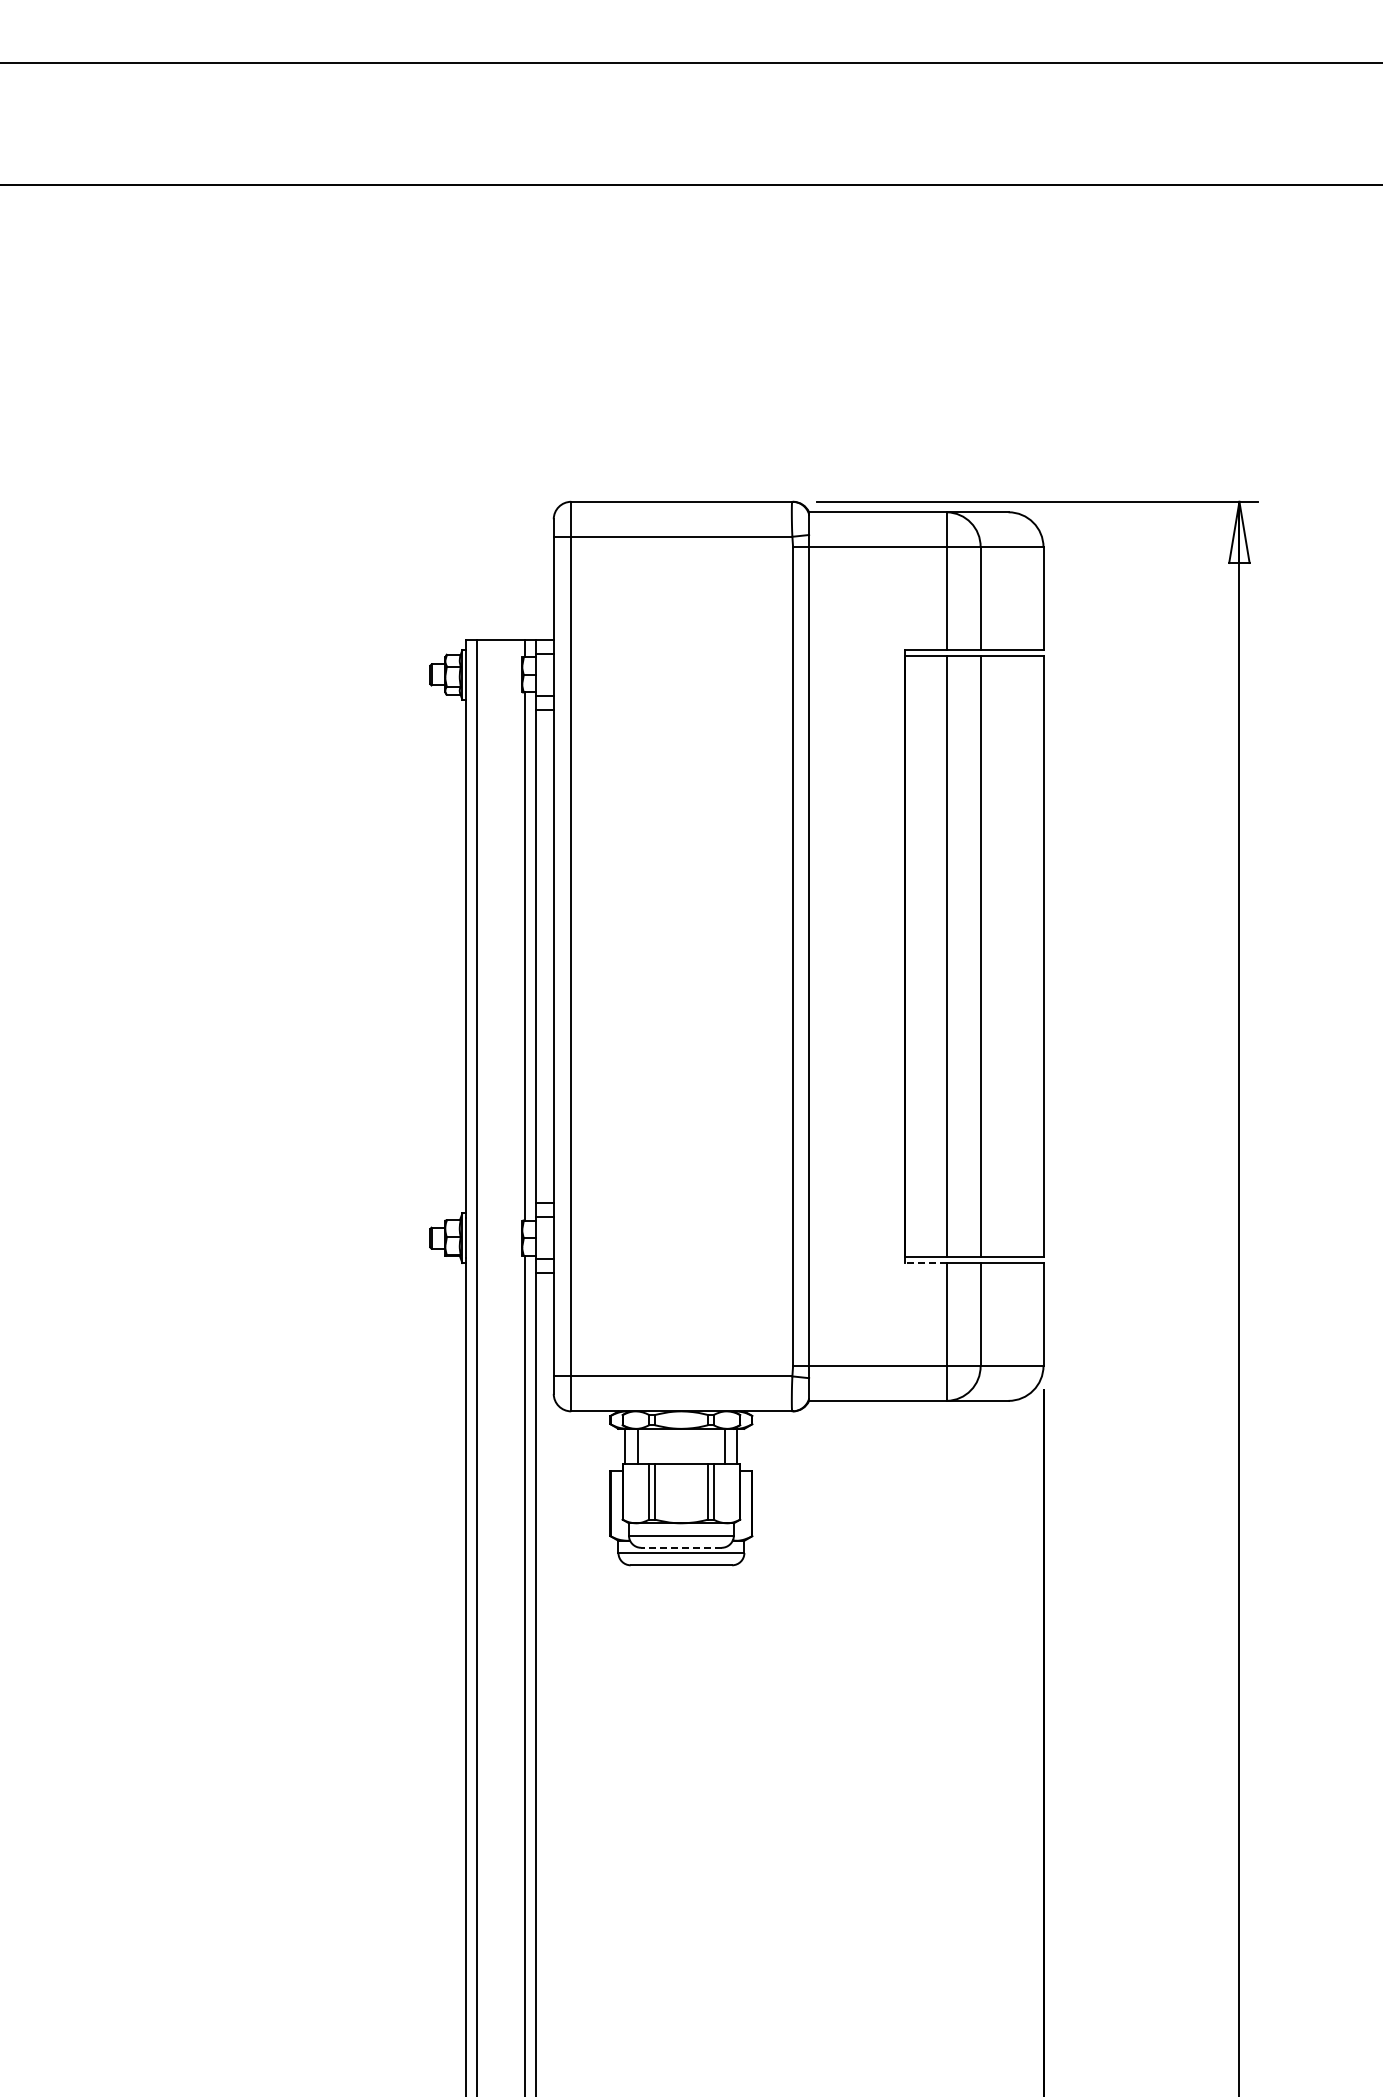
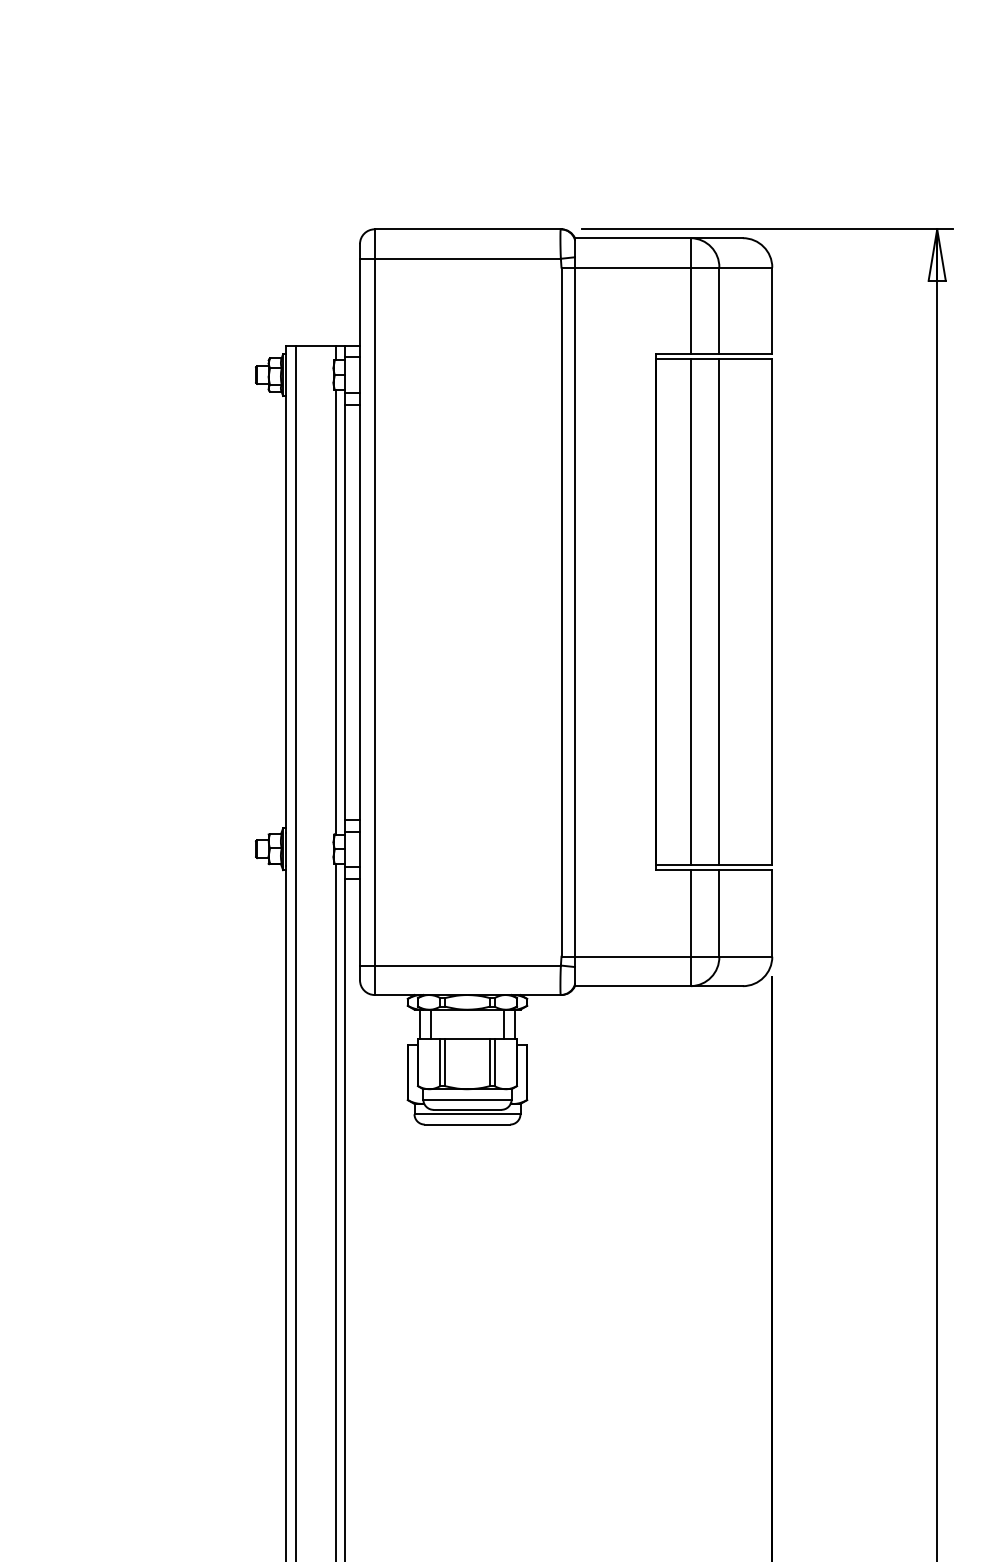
line: (926, 1262) -> (673, 869), dashed -> solid
line: (680, 1547) -> (466, 1109), dashed -> solid

